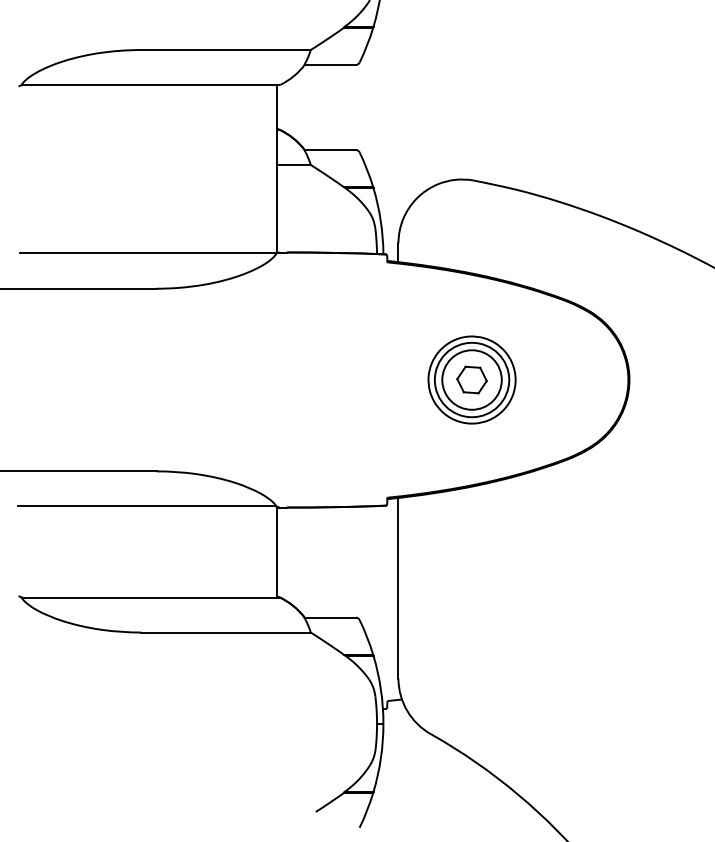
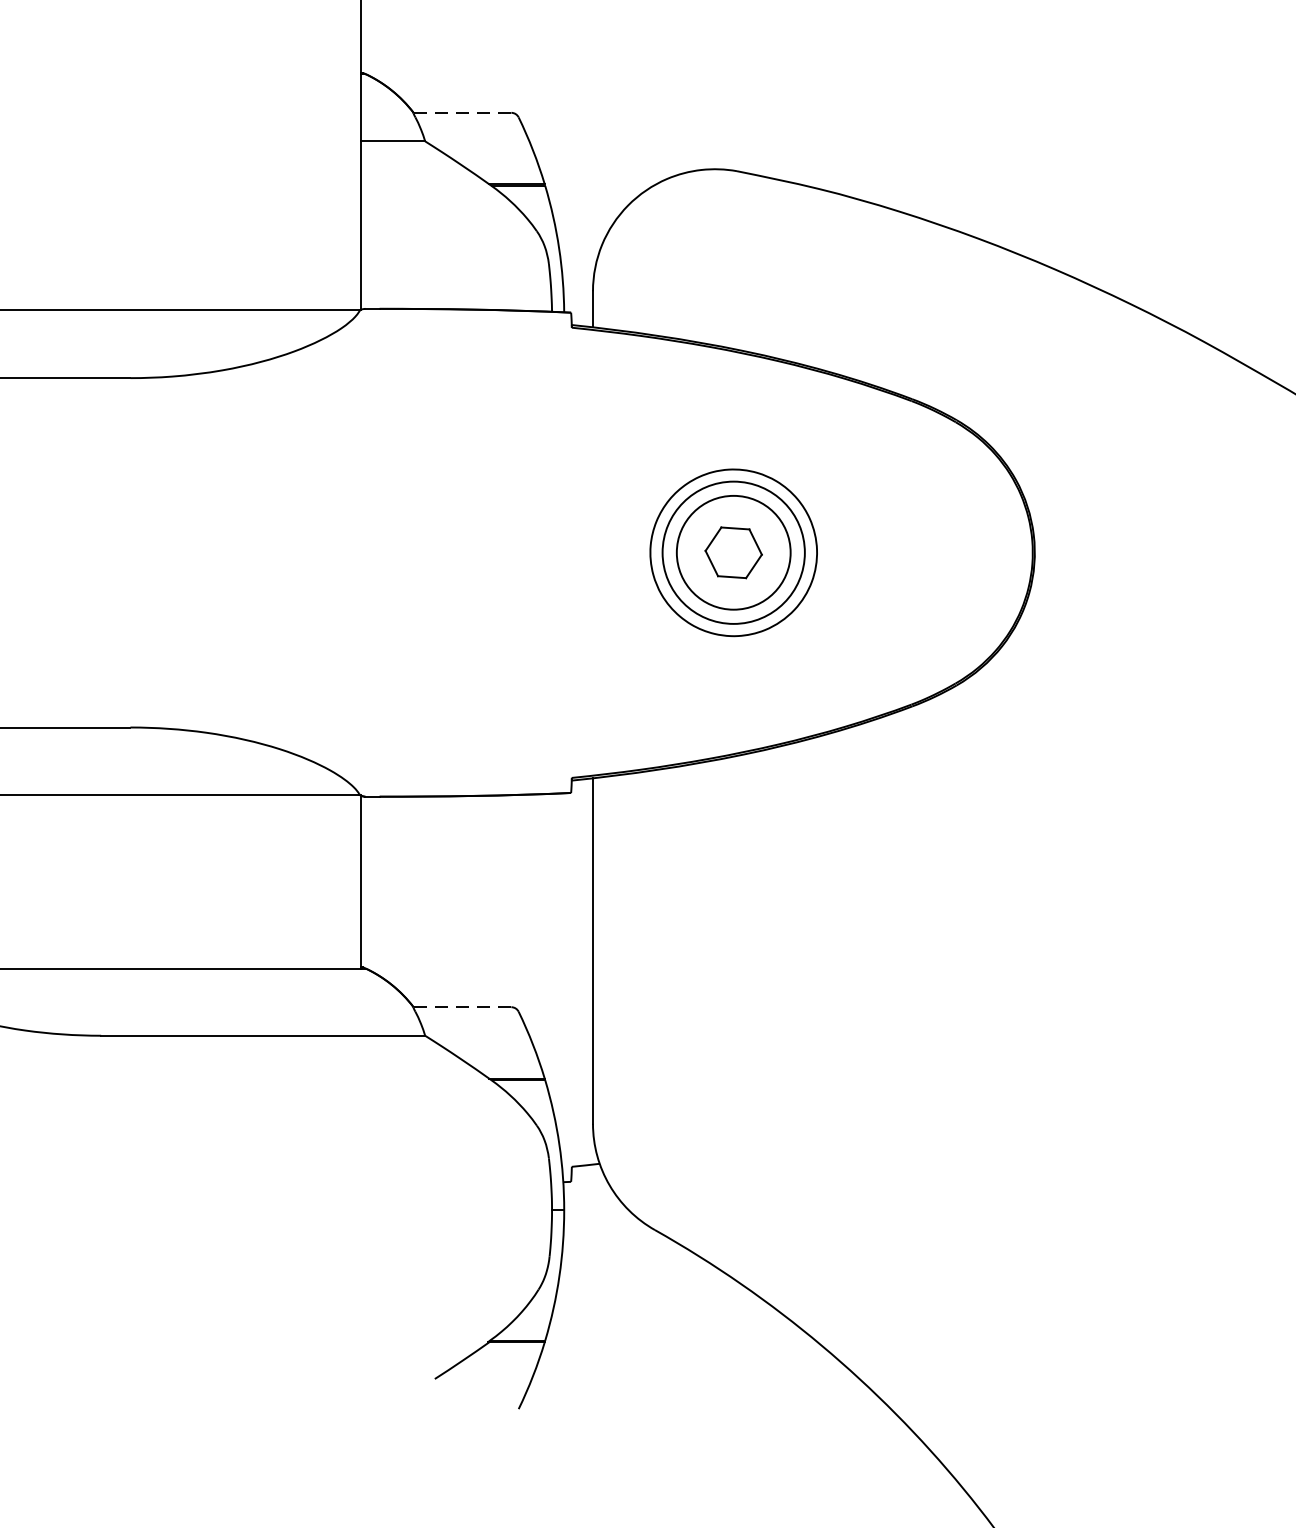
line: (330, 150) -> (462, 113), solid -> dashed
line: (330, 617) -> (462, 1006), solid -> dashed

